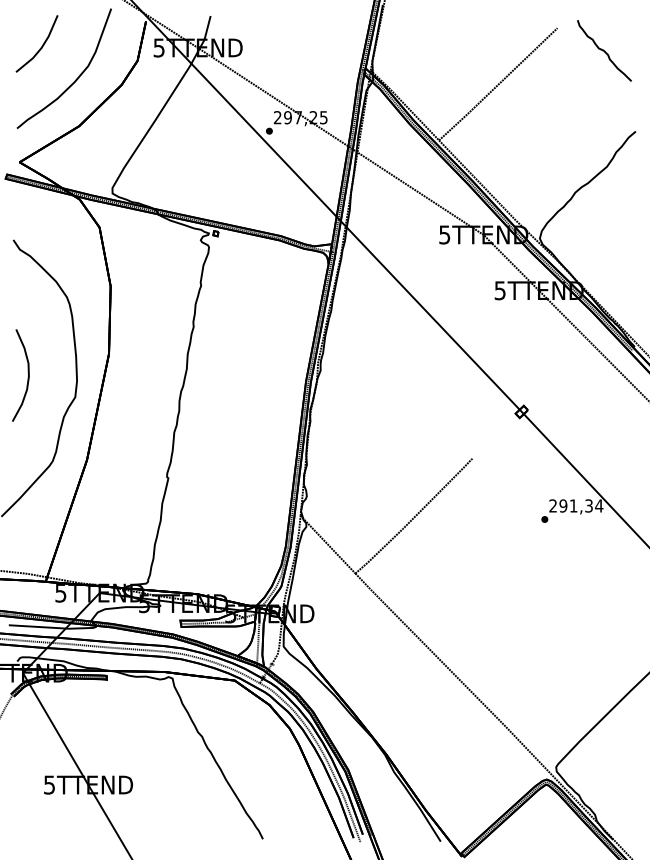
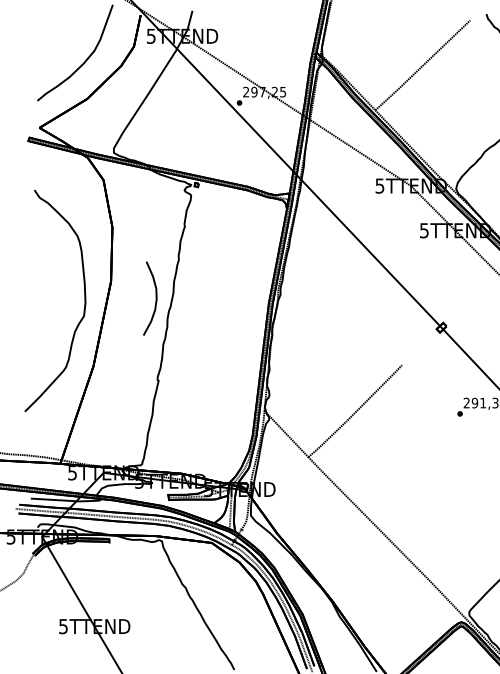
line: (40, 47) -> (56, 35), removed
curve: (27, 377) -> (155, 300), moved

